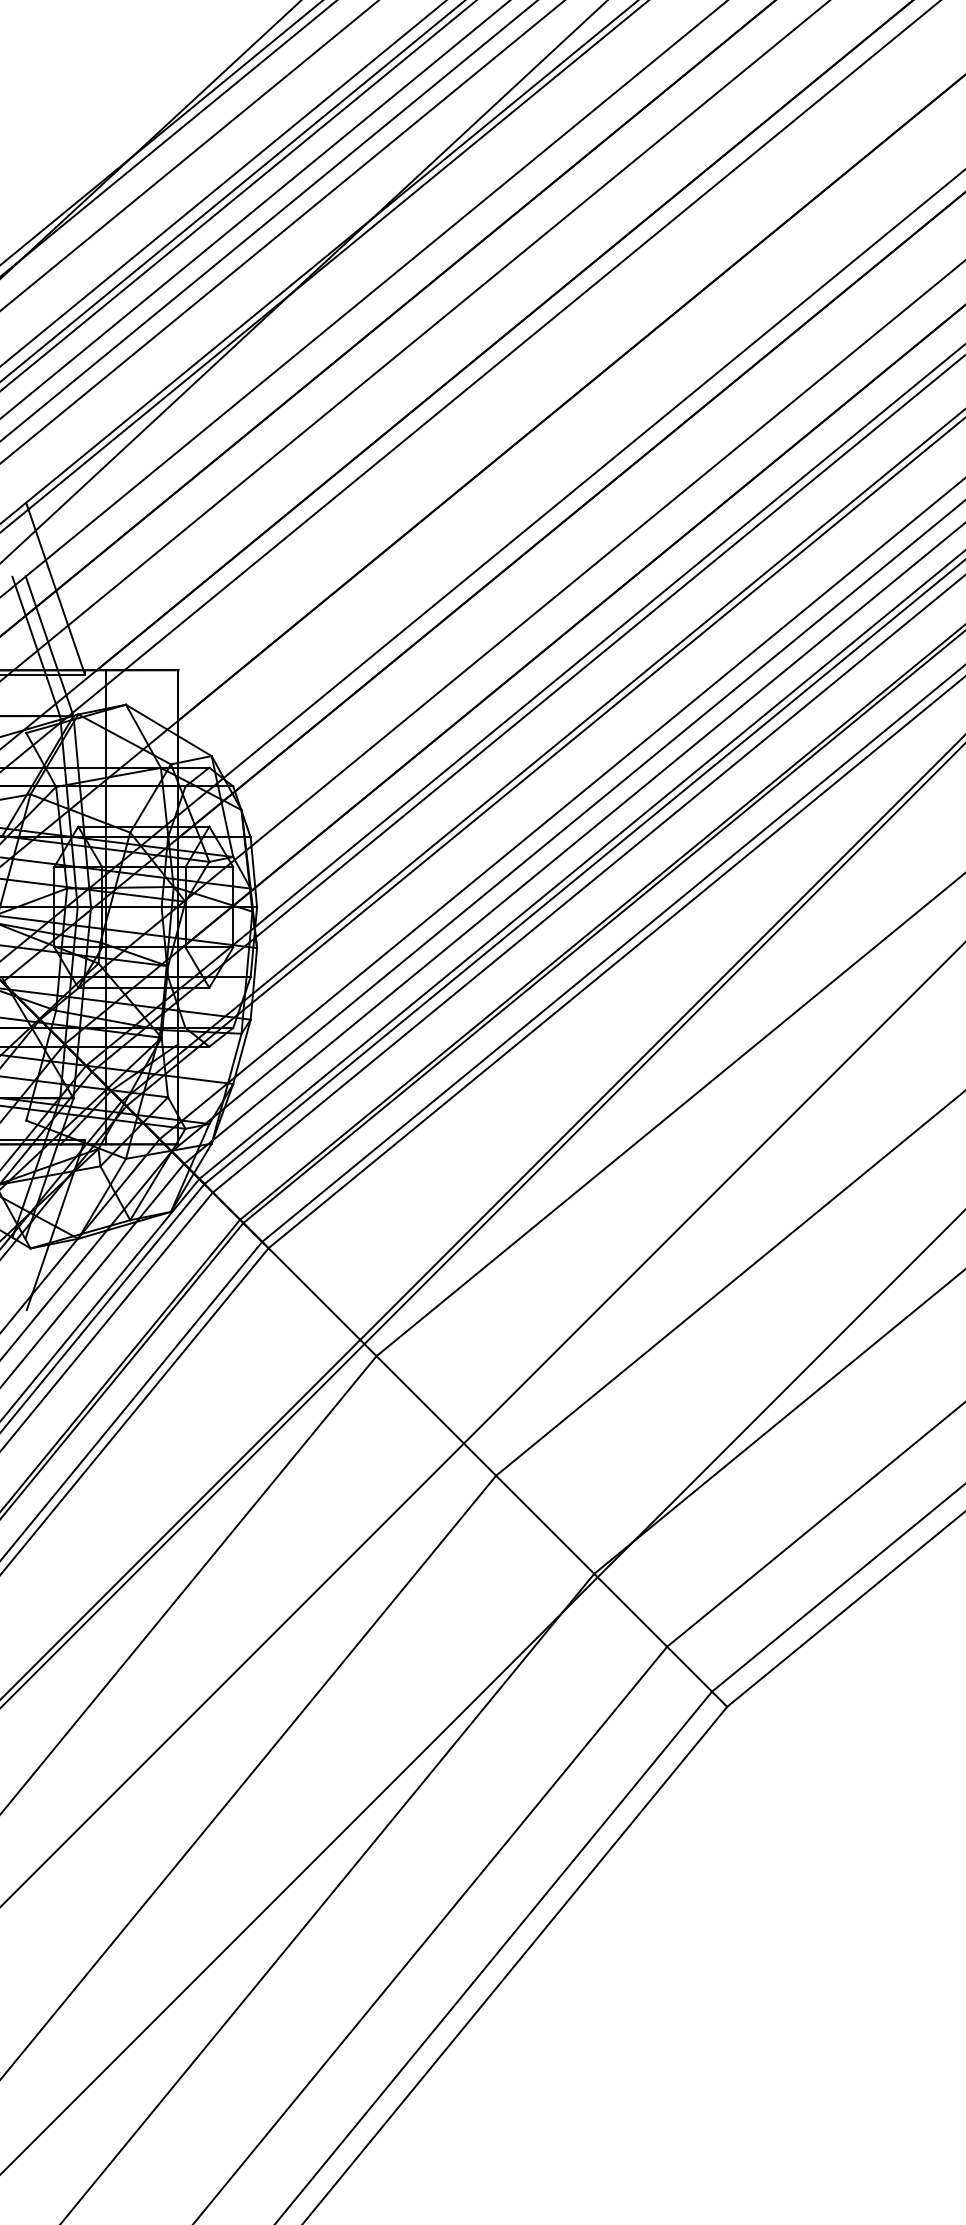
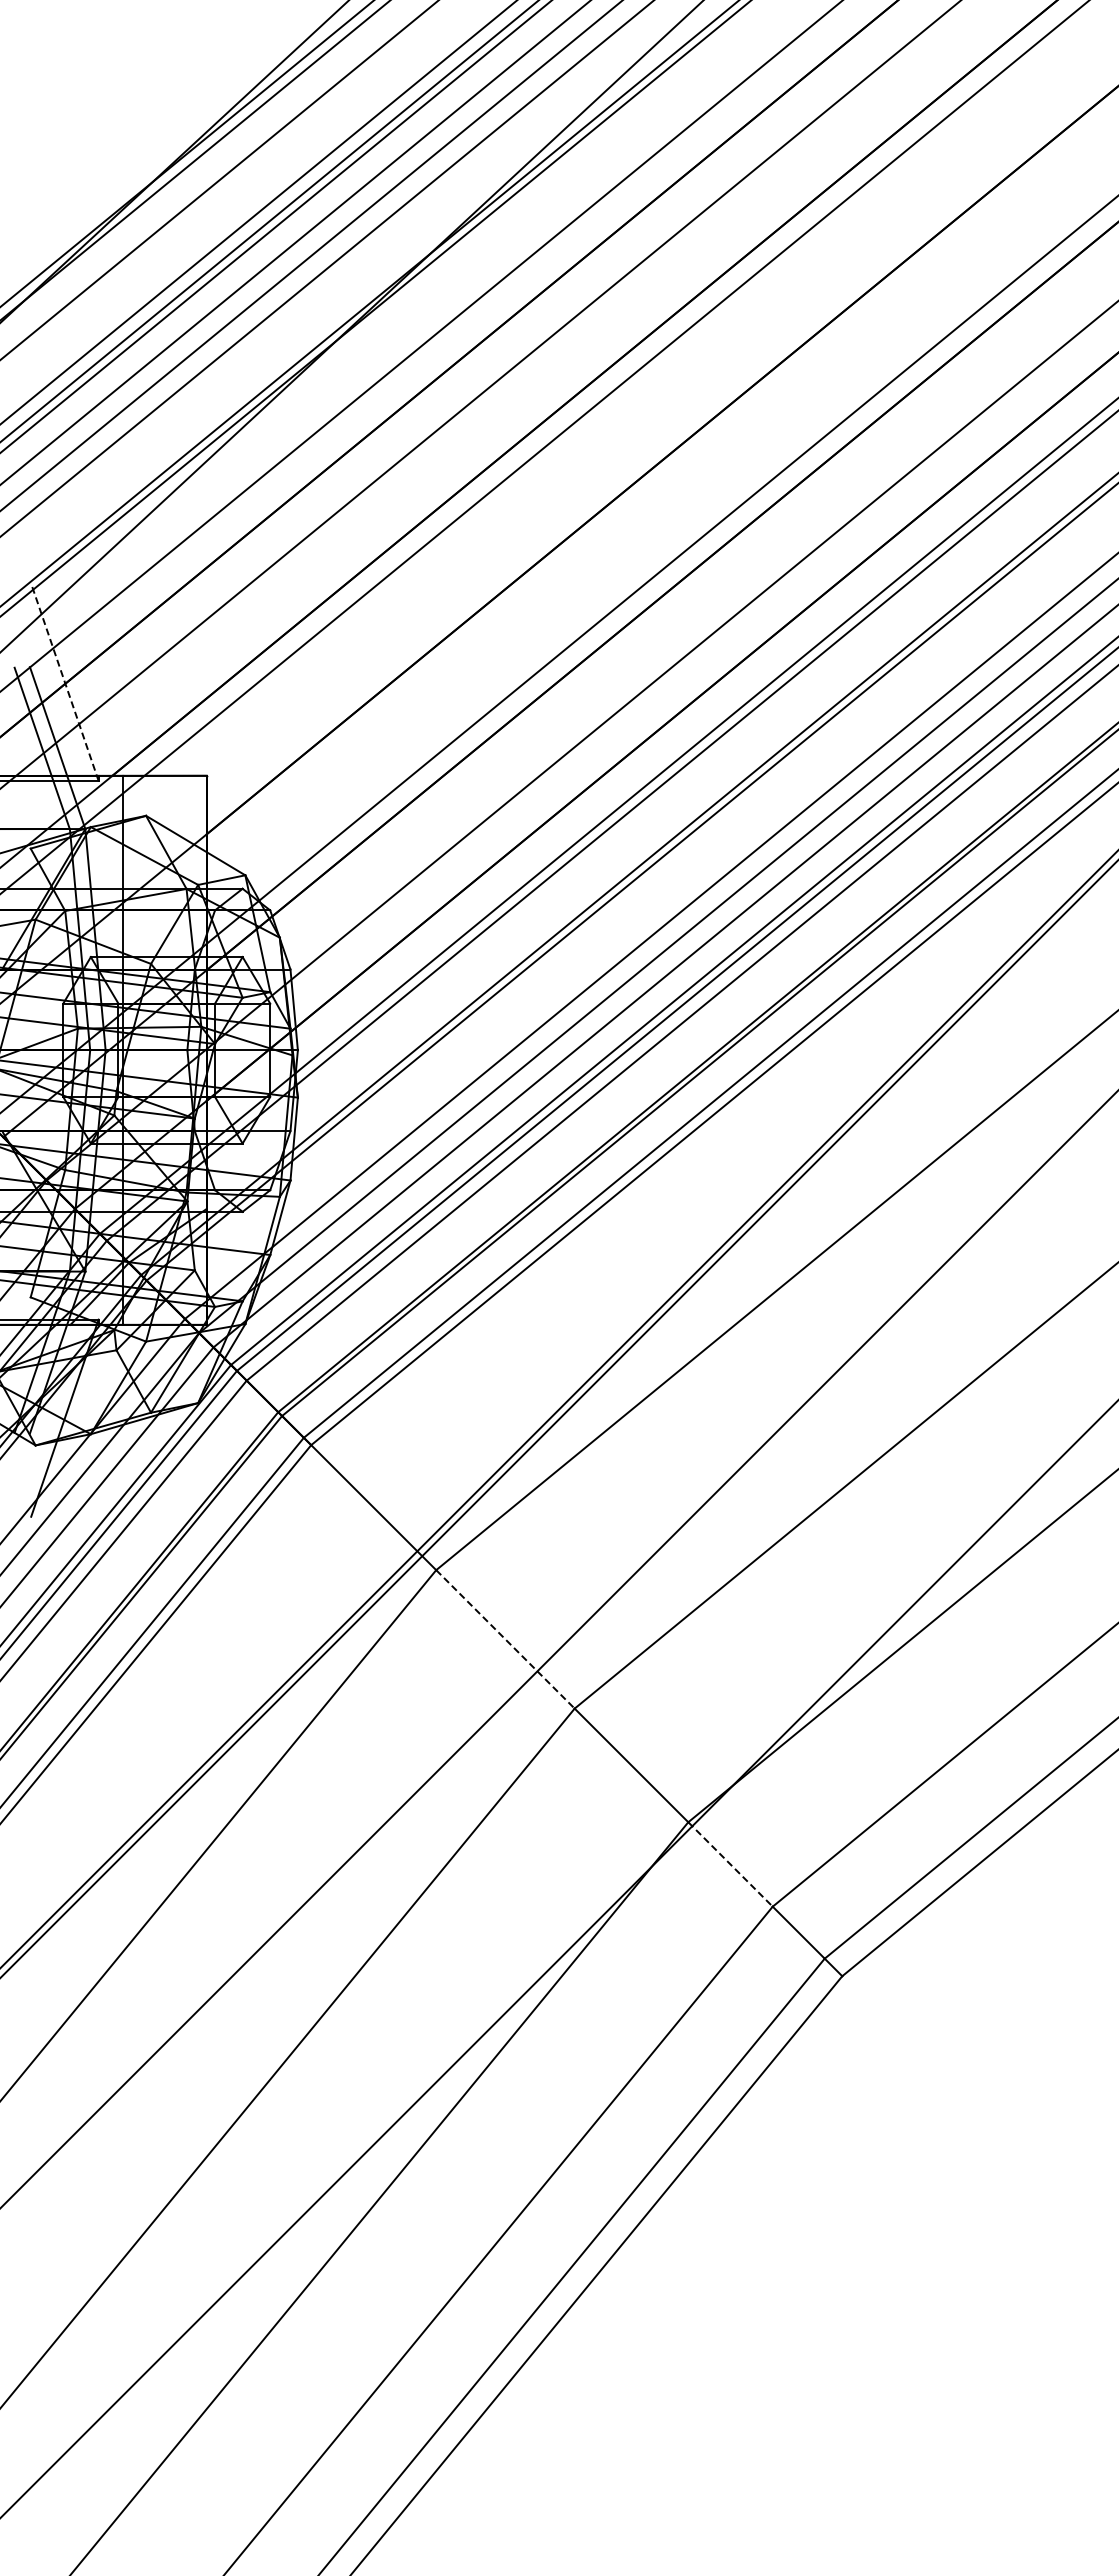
line: (55, 588) -> (64, 681), solid -> dashed
line: (436, 1416) -> (505, 1639), solid -> dashed
line: (630, 1610) -> (730, 1864), solid -> dashed

